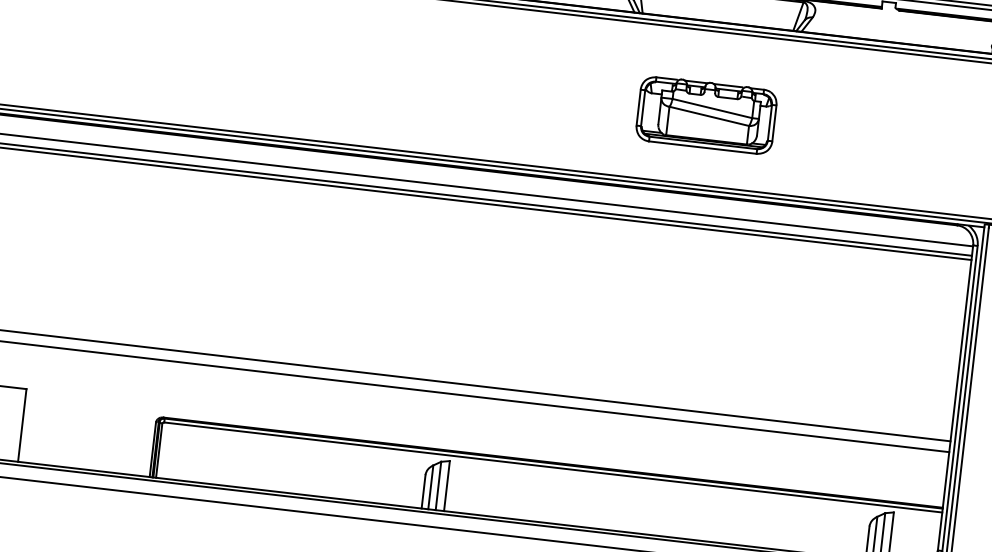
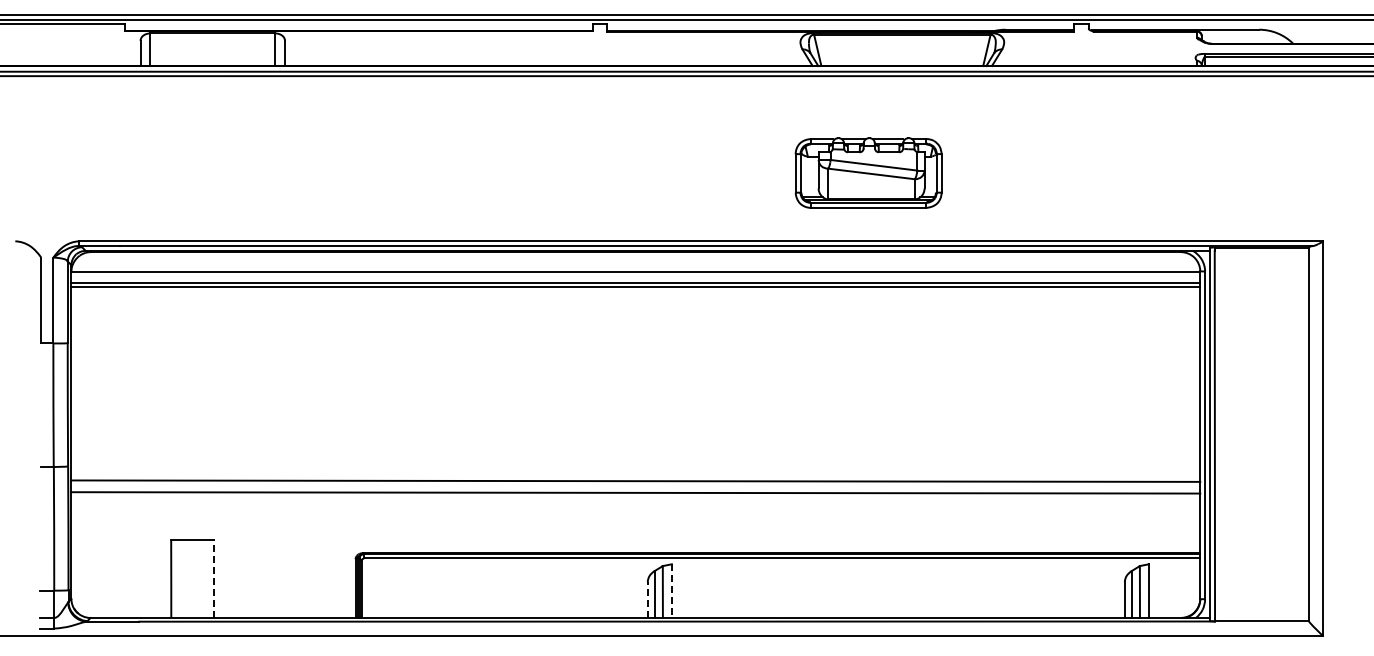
part: (706, 114) -> (868, 172), moved
line: (22, 425) -> (214, 578), solid -> dashed
line: (446, 486) -> (671, 591), solid -> dashed
line: (423, 492) -> (647, 600), solid -> dashed

